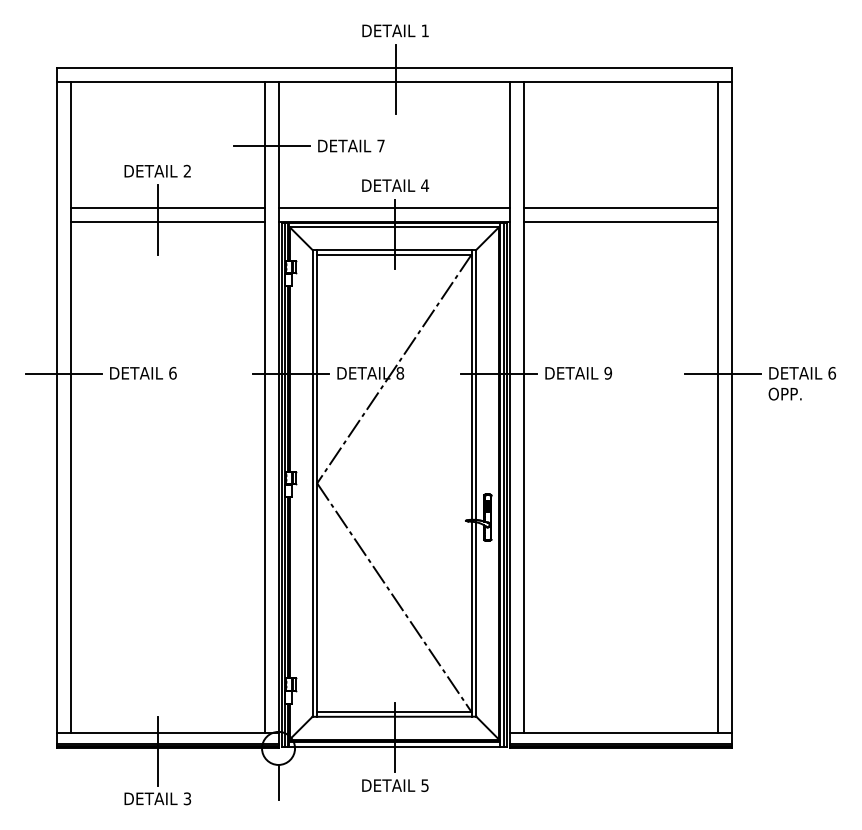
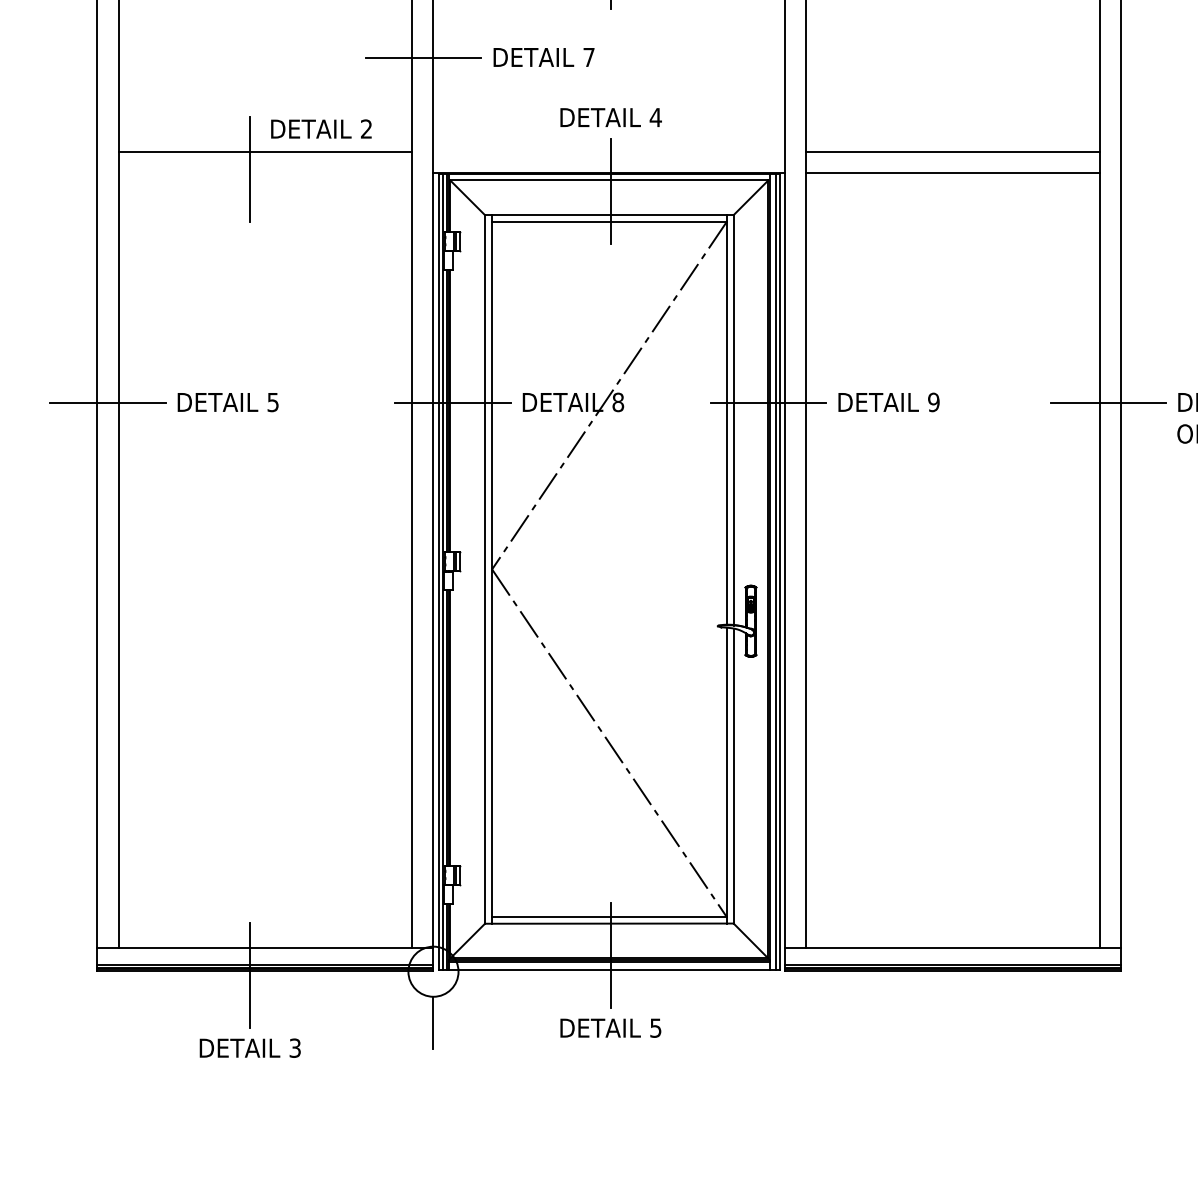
text: (157, 170) -> (321, 127), moved
line: (394, 208) -> (609, 152), removed
line: (167, 222) -> (264, 173), removed
text: (172, 373) -> (272, 402), 6 -> 5

